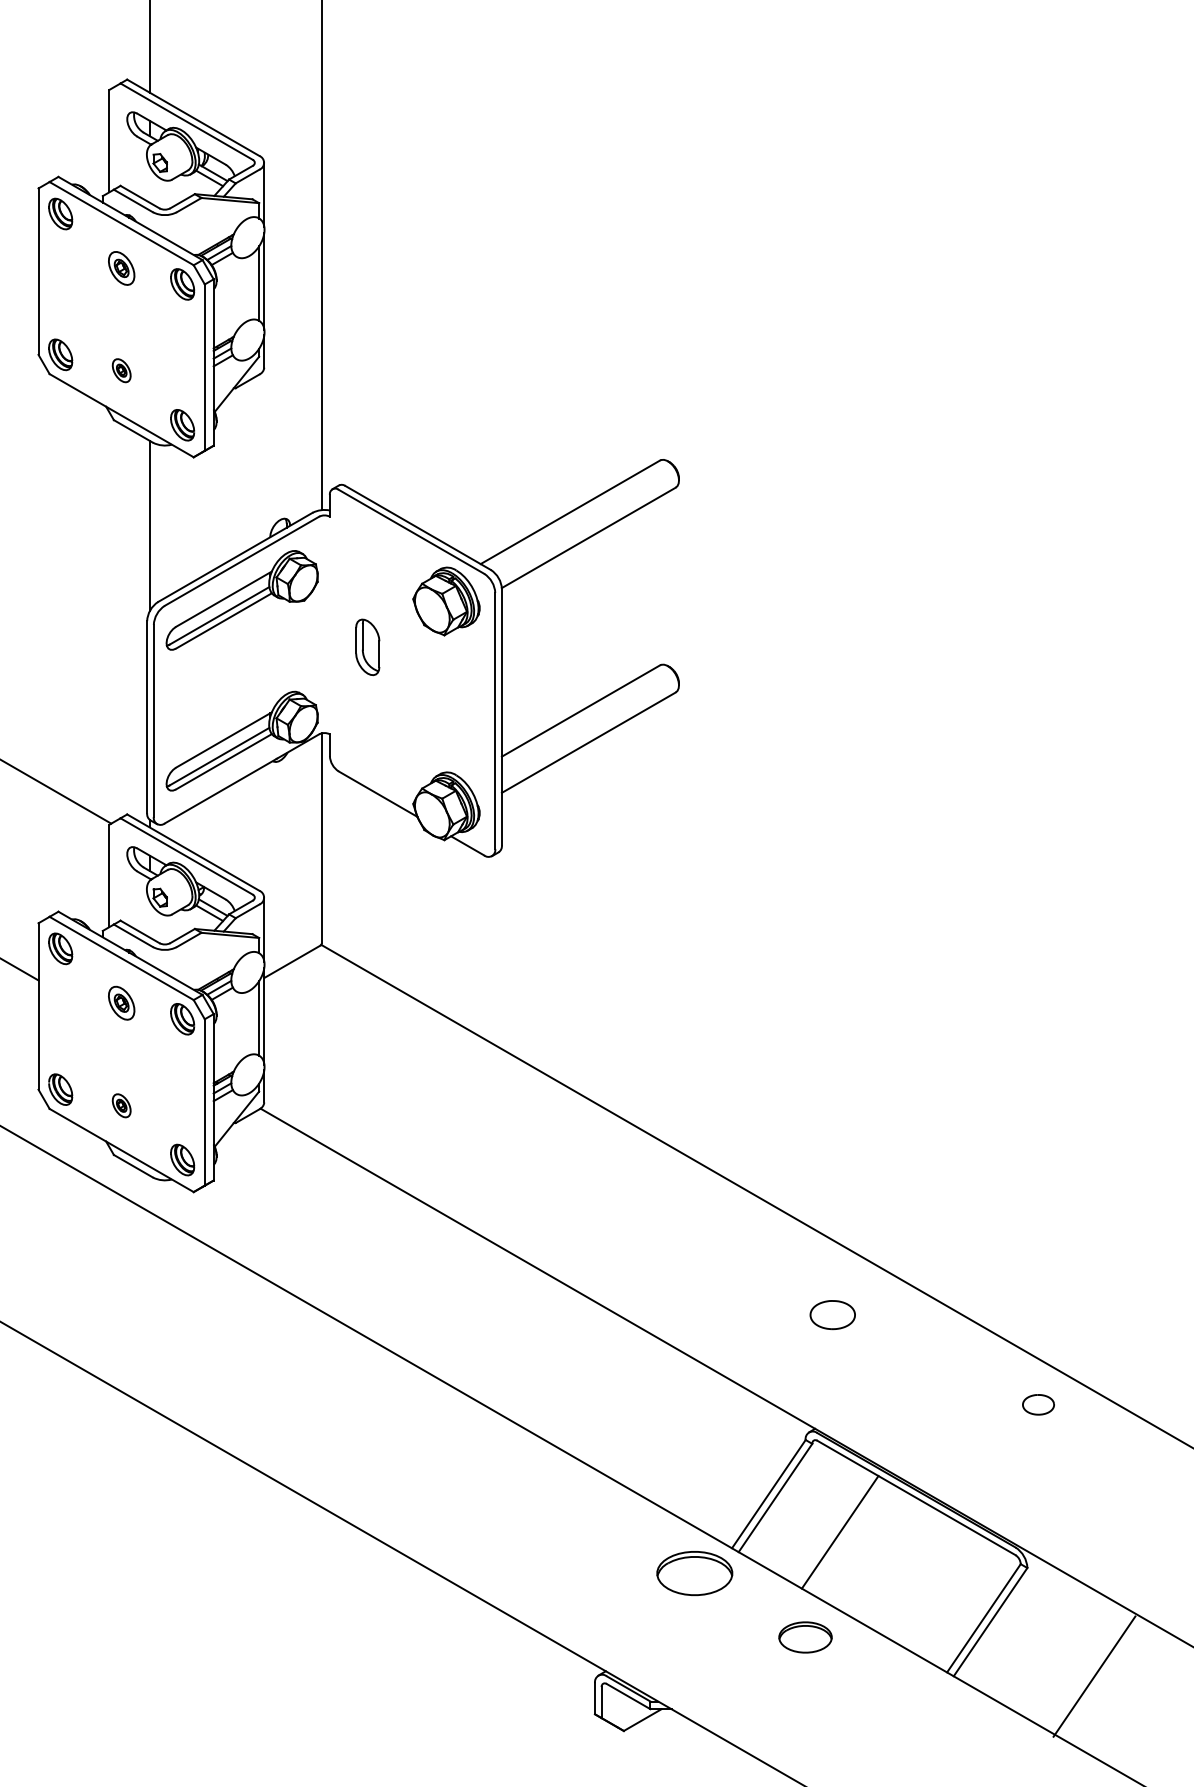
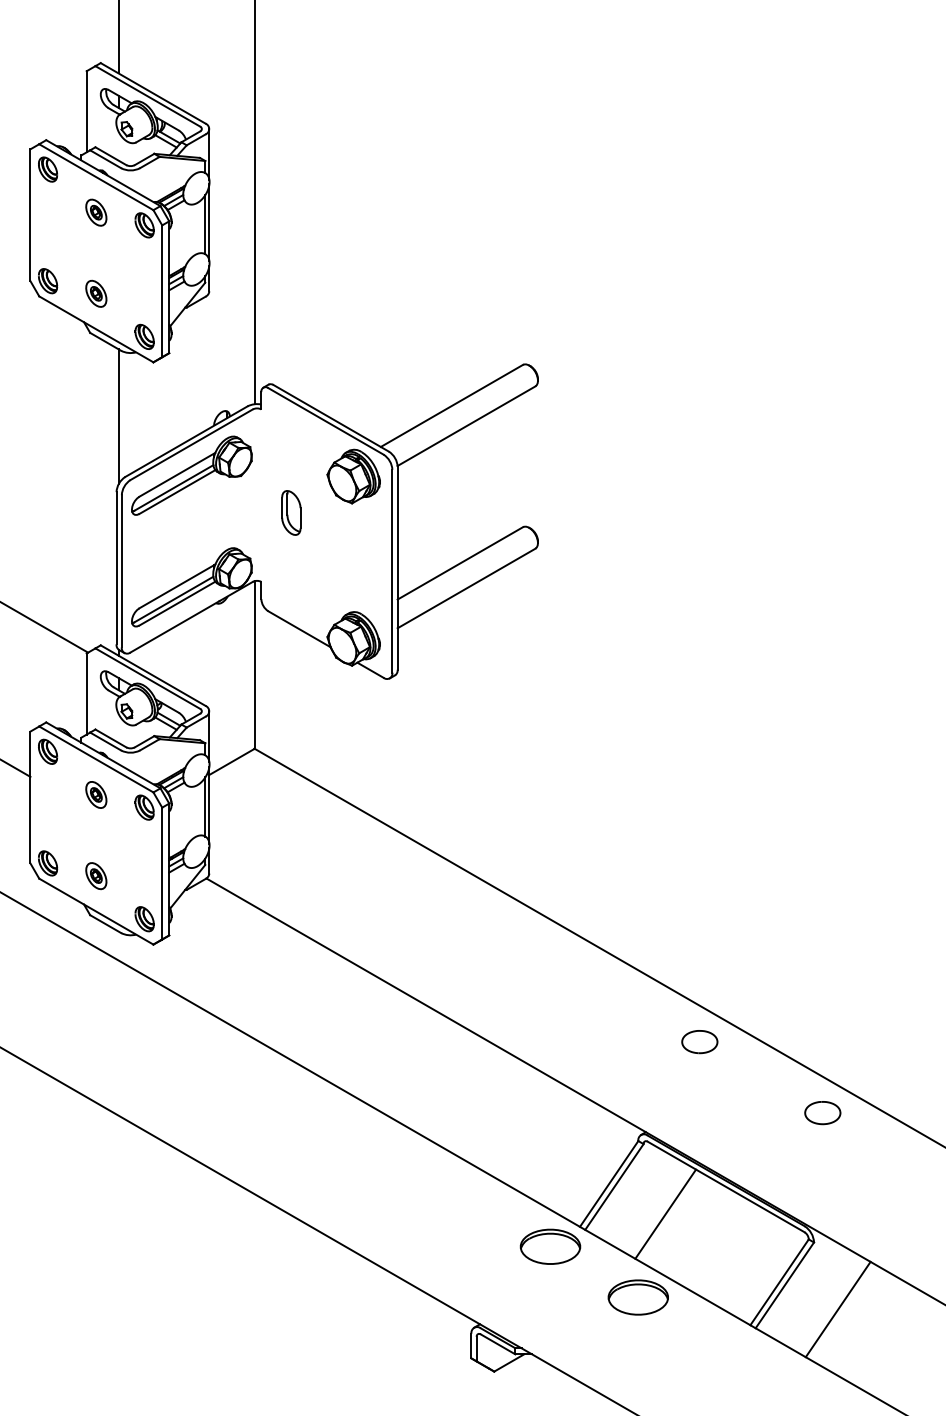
part: (121, 370) -> (96, 293), size x1.43
part: (121, 1106) -> (96, 876), size x1.43
part: (832, 1315) -> (699, 1042), moved
part: (1038, 1405) -> (822, 1113), size x1.43
part: (804, 1637) -> (637, 1297), size x1.43
line: (1093, 1676) -> (837, 1309), moved

